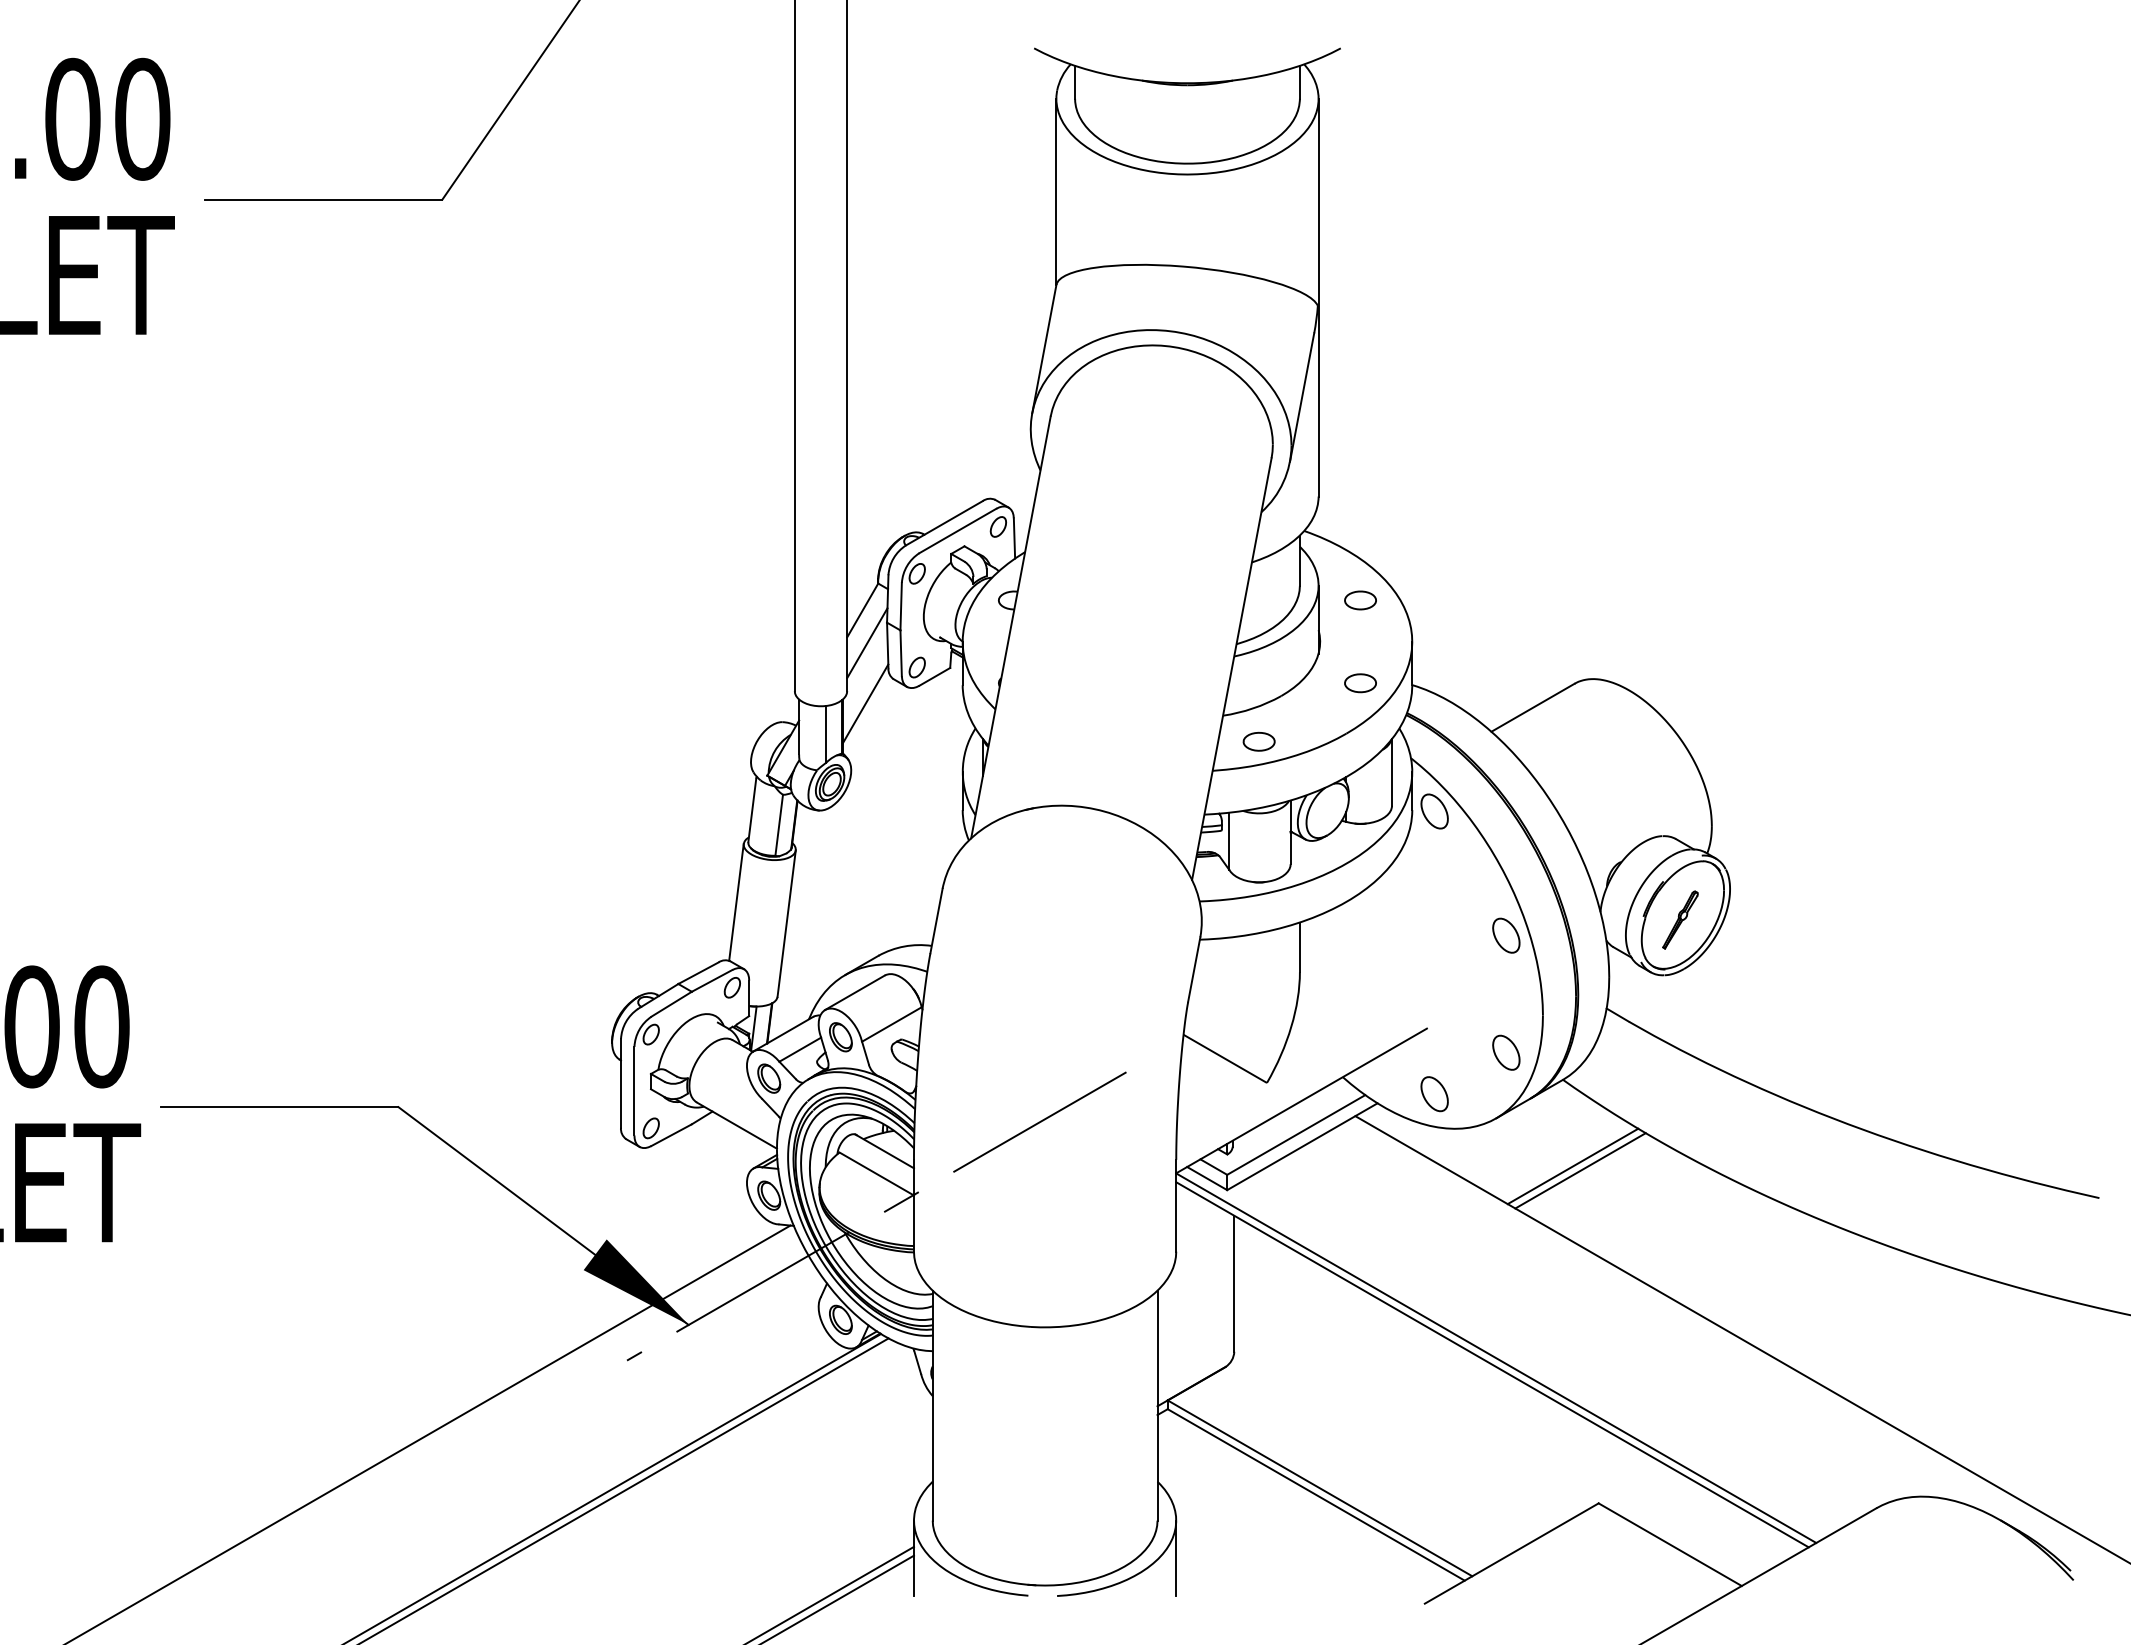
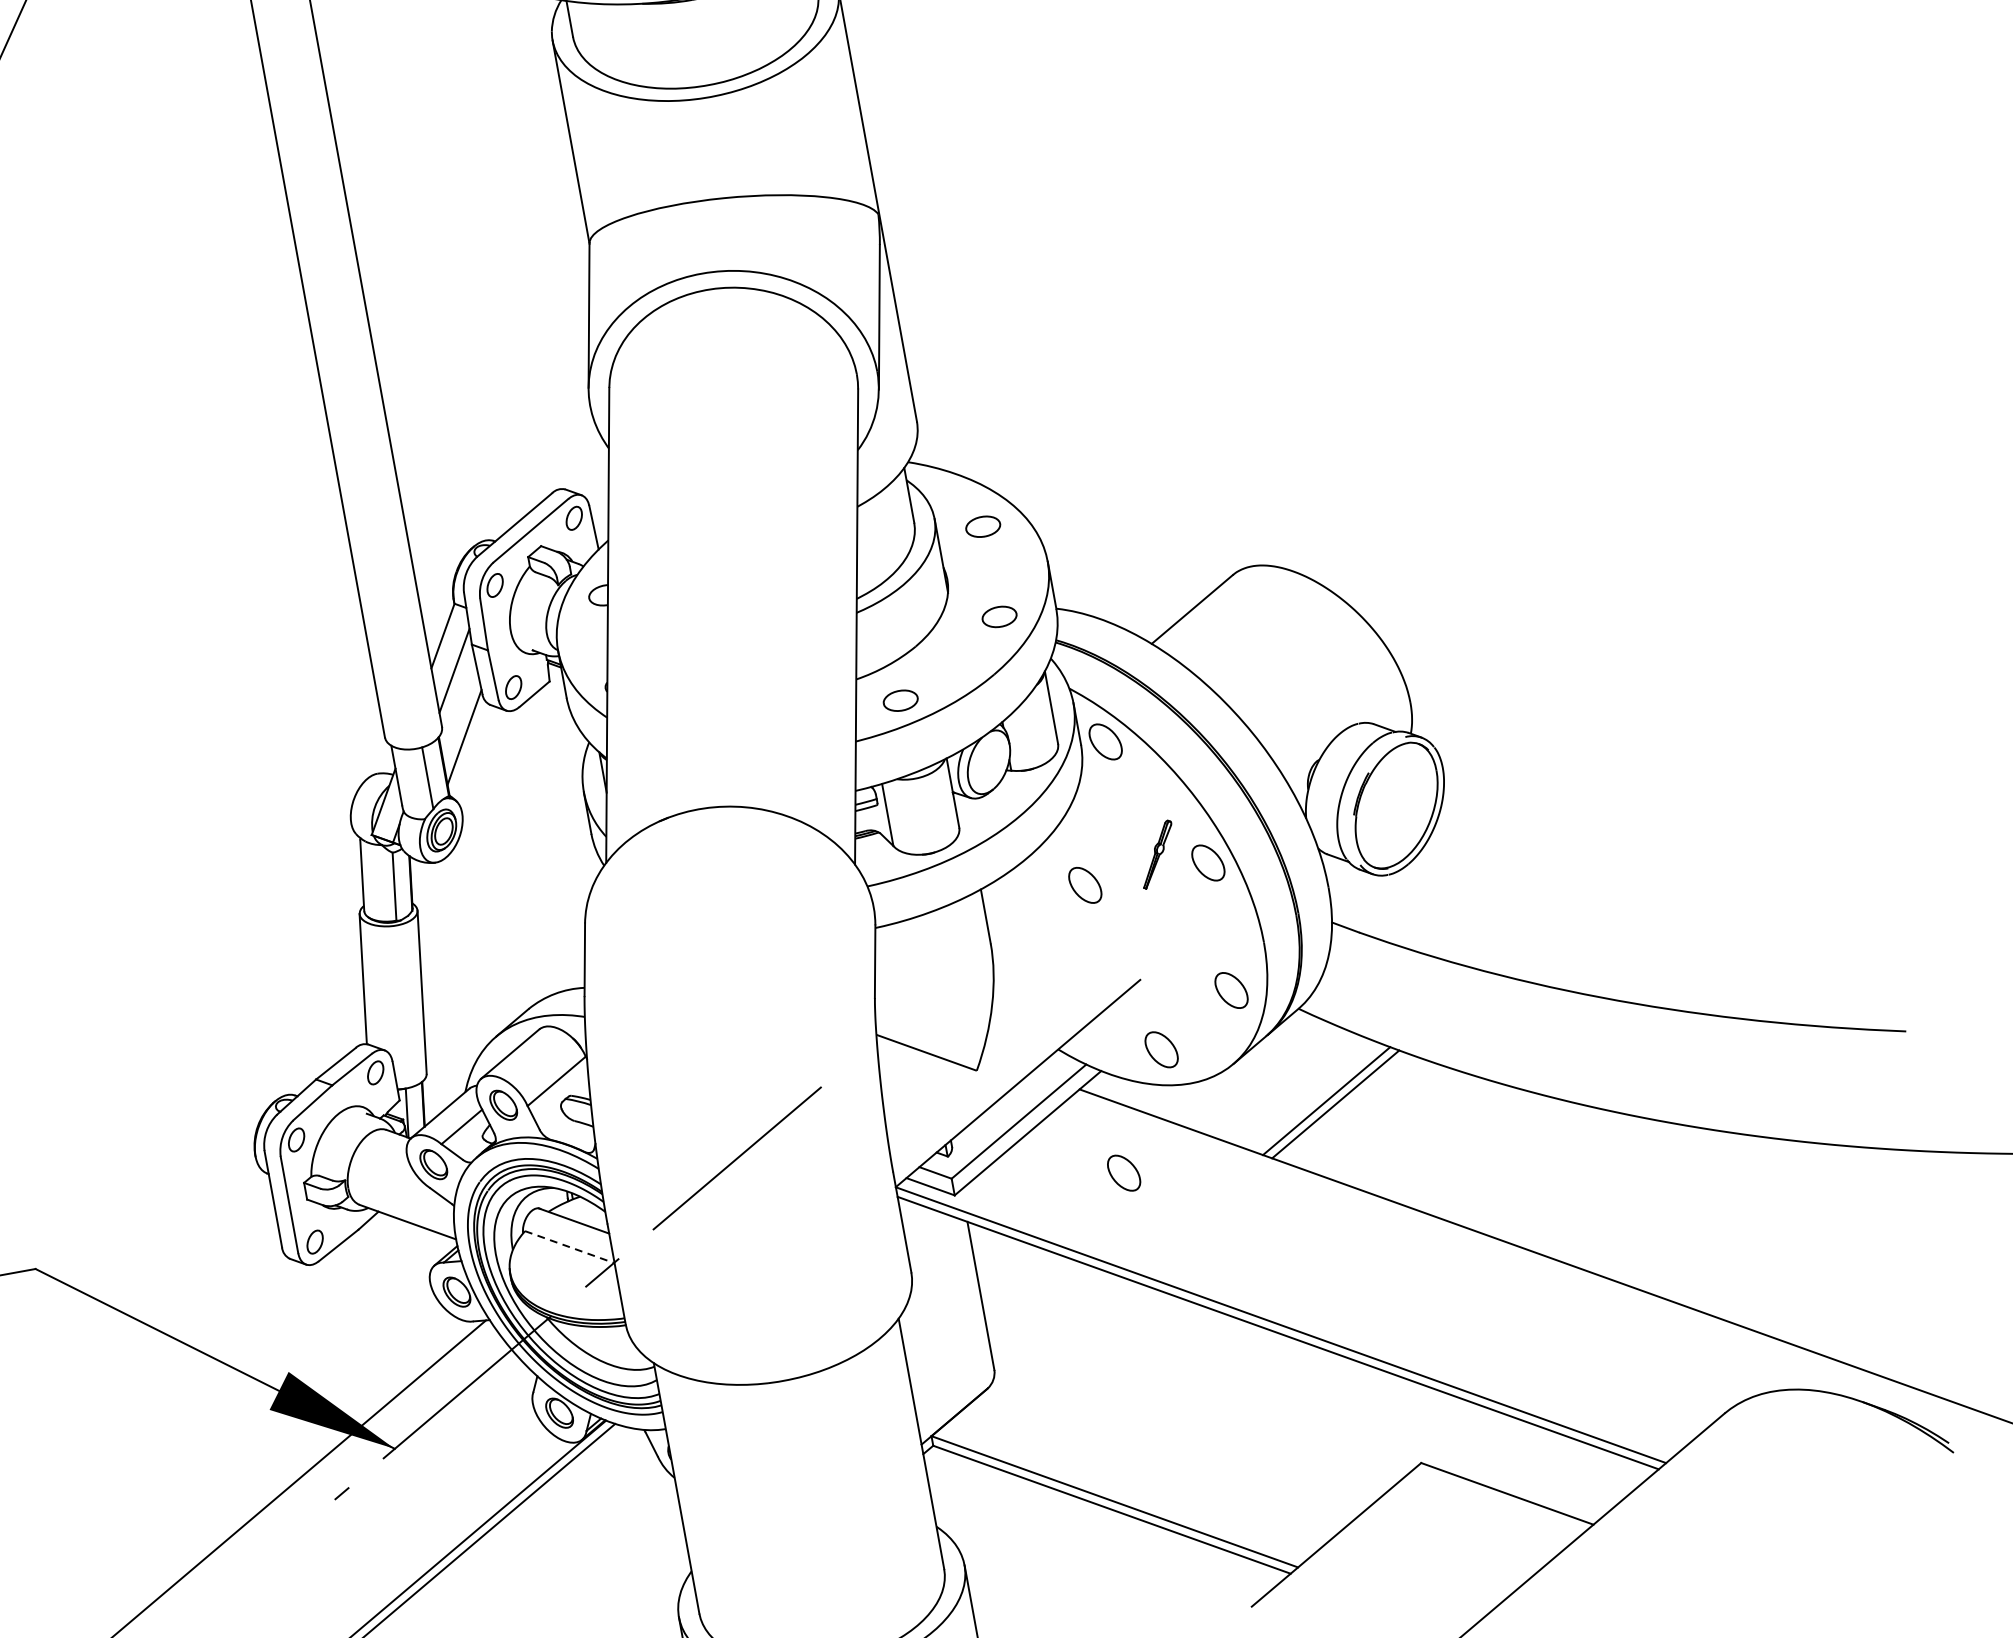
part: (1680, 919) -> (1157, 854), moved
part: (1393, 935) -> (1085, 885), added
line: (876, 1174) -> (569, 1247), solid -> dashed
part: (1381, 1197) -> (1124, 1172), added

